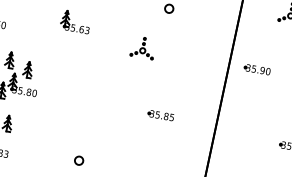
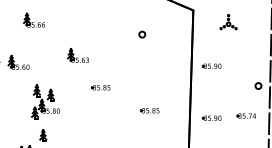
part: (142, 47) -> (128, 65), removed
part: (98, 71) -> (100, 87), added
part: (244, 140) -> (211, 117), added

